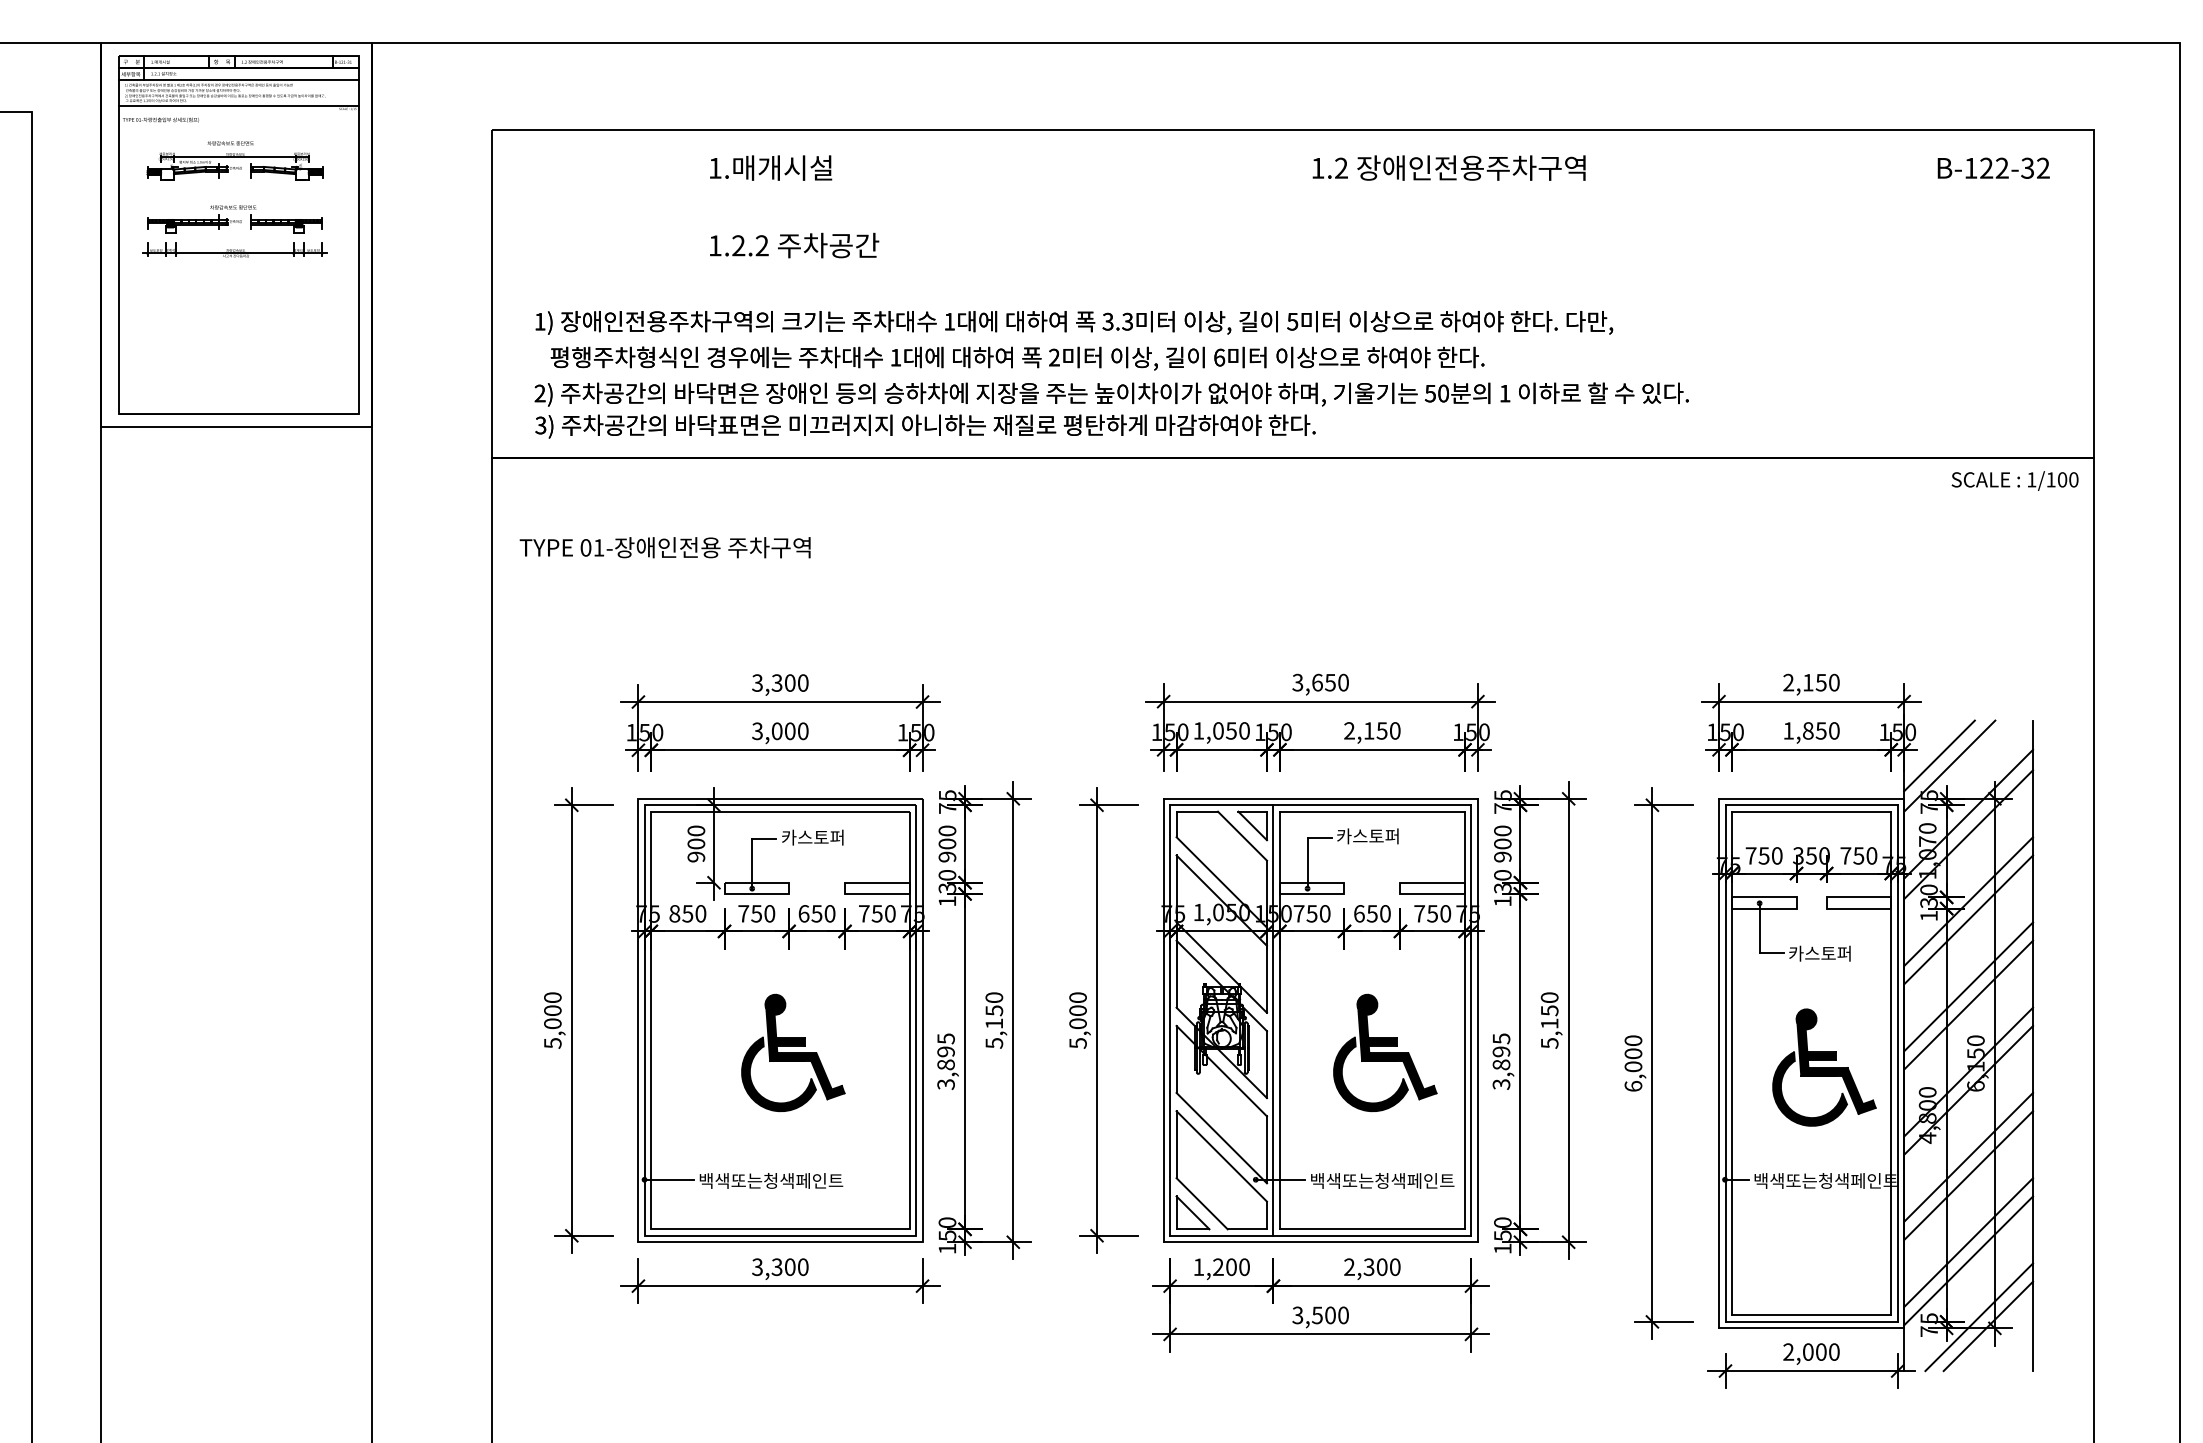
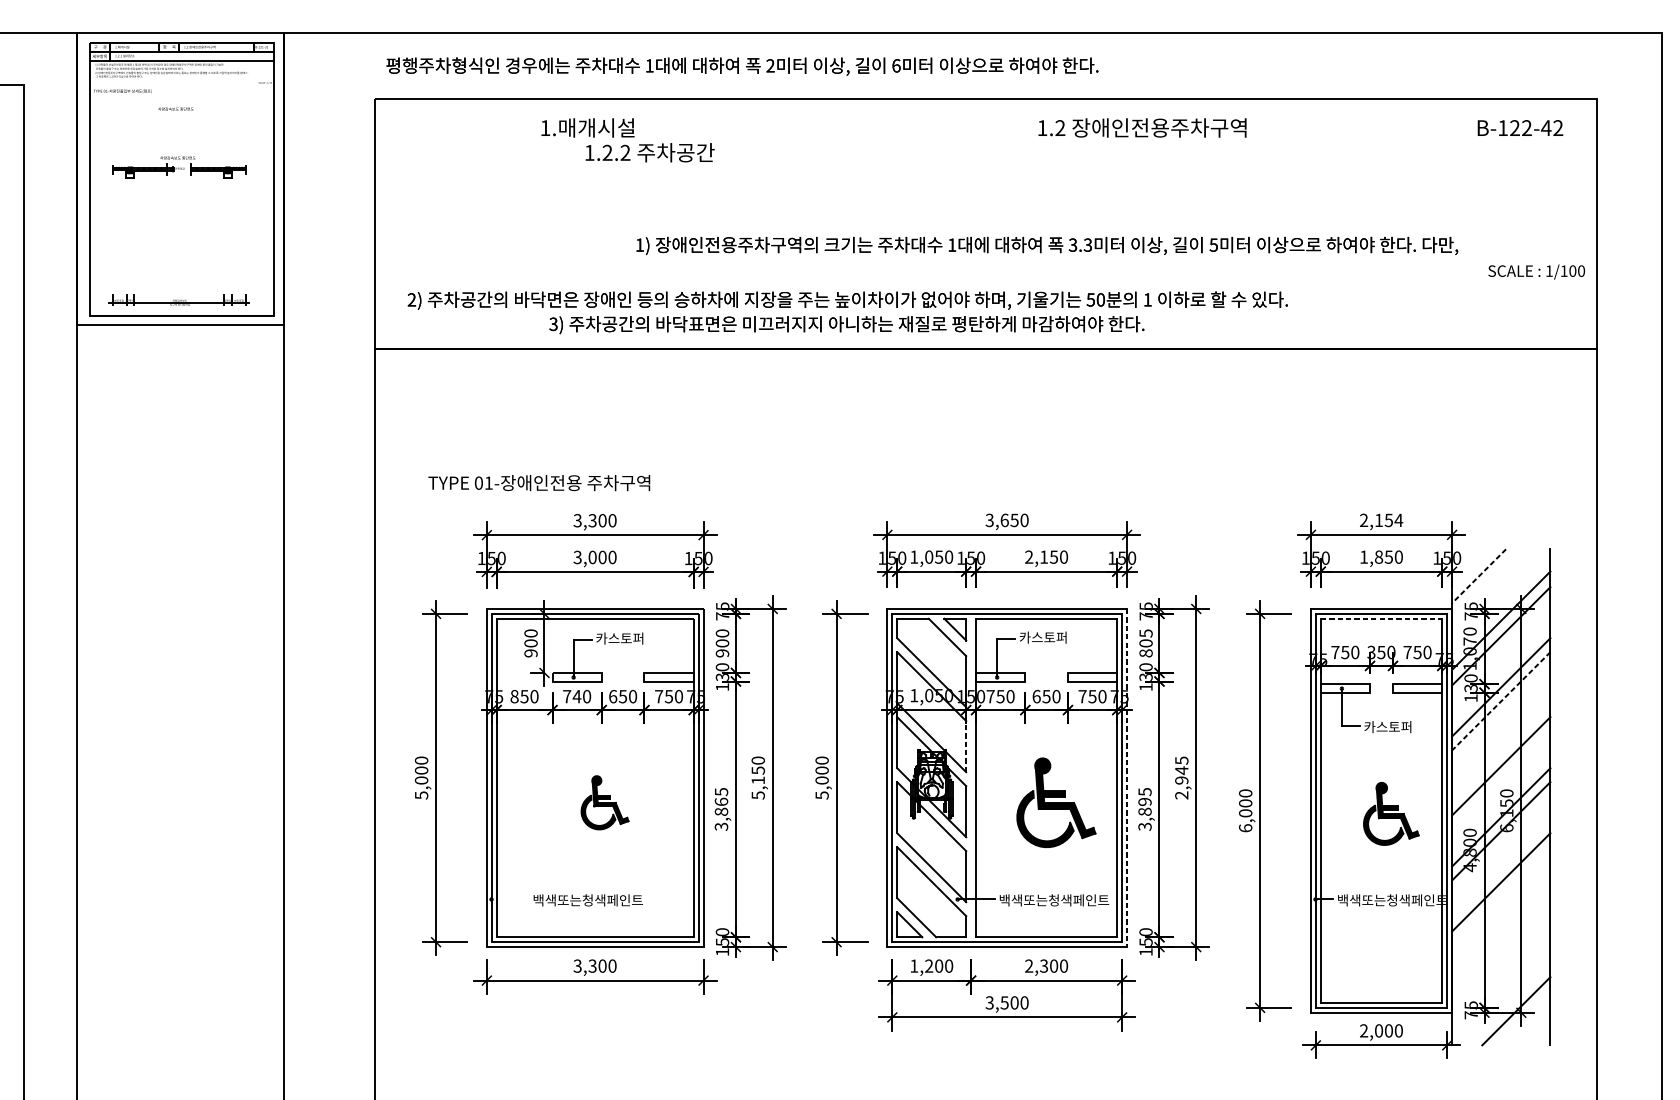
line: (238, 105) -> (181, 80), removed
part: (234, 166) -> (178, 126), removed
text: (1448, 167) -> (1141, 127), moved
text: (2027, 167) -> (1546, 127), B-122-32 -> B-122-42
text: (794, 245) -> (650, 152), moved
part: (234, 249) -> (178, 299), moved
text: (1074, 322) -> (1047, 245), moved
text: (1017, 358) -> (742, 66), moved
text: (925, 426) -> (846, 325), moved
text: (2014, 480) -> (1536, 271), moved
text: (664, 547) -> (538, 482), moved
text: (1834, 682) -> (1398, 520), 2,150 -> 2,154
line: (1939, 756) -> (1479, 576), solid -> dashed
line: (1949, 765) -> (1486, 583), removed
line: (1811, 811) -> (1381, 618), solid -> dashed
text: (1502, 843) -> (1145, 643), 900 -> 805
text: (756, 913) -> (576, 696), 750 -> 740
line: (1968, 920) -> (1501, 701), solid -> dashed
line: (1266, 978) -> (965, 745), solid -> dashed
line: (1968, 986) -> (1501, 752), removed
line: (1273, 1020) -> (971, 778), removed
line: (1477, 1020) -> (1126, 778), solid -> dashed
text: (1549, 1020) -> (1181, 778), 5,150 -> 2,945
text: (945, 1051) -> (721, 801), 3,895 -> 3,865
part: (793, 1052) -> (605, 802), size x0.6
part: (1824, 1067) -> (1391, 813), size x0.7
line: (1968, 1175) -> (1501, 896), removed
line: (668, 1179) -> (509, 899), removed
line: (1968, 1242) -> (1501, 947), removed
line: (1968, 1260) -> (1501, 961), removed
line: (1979, 1317) -> (1509, 1004), removed

